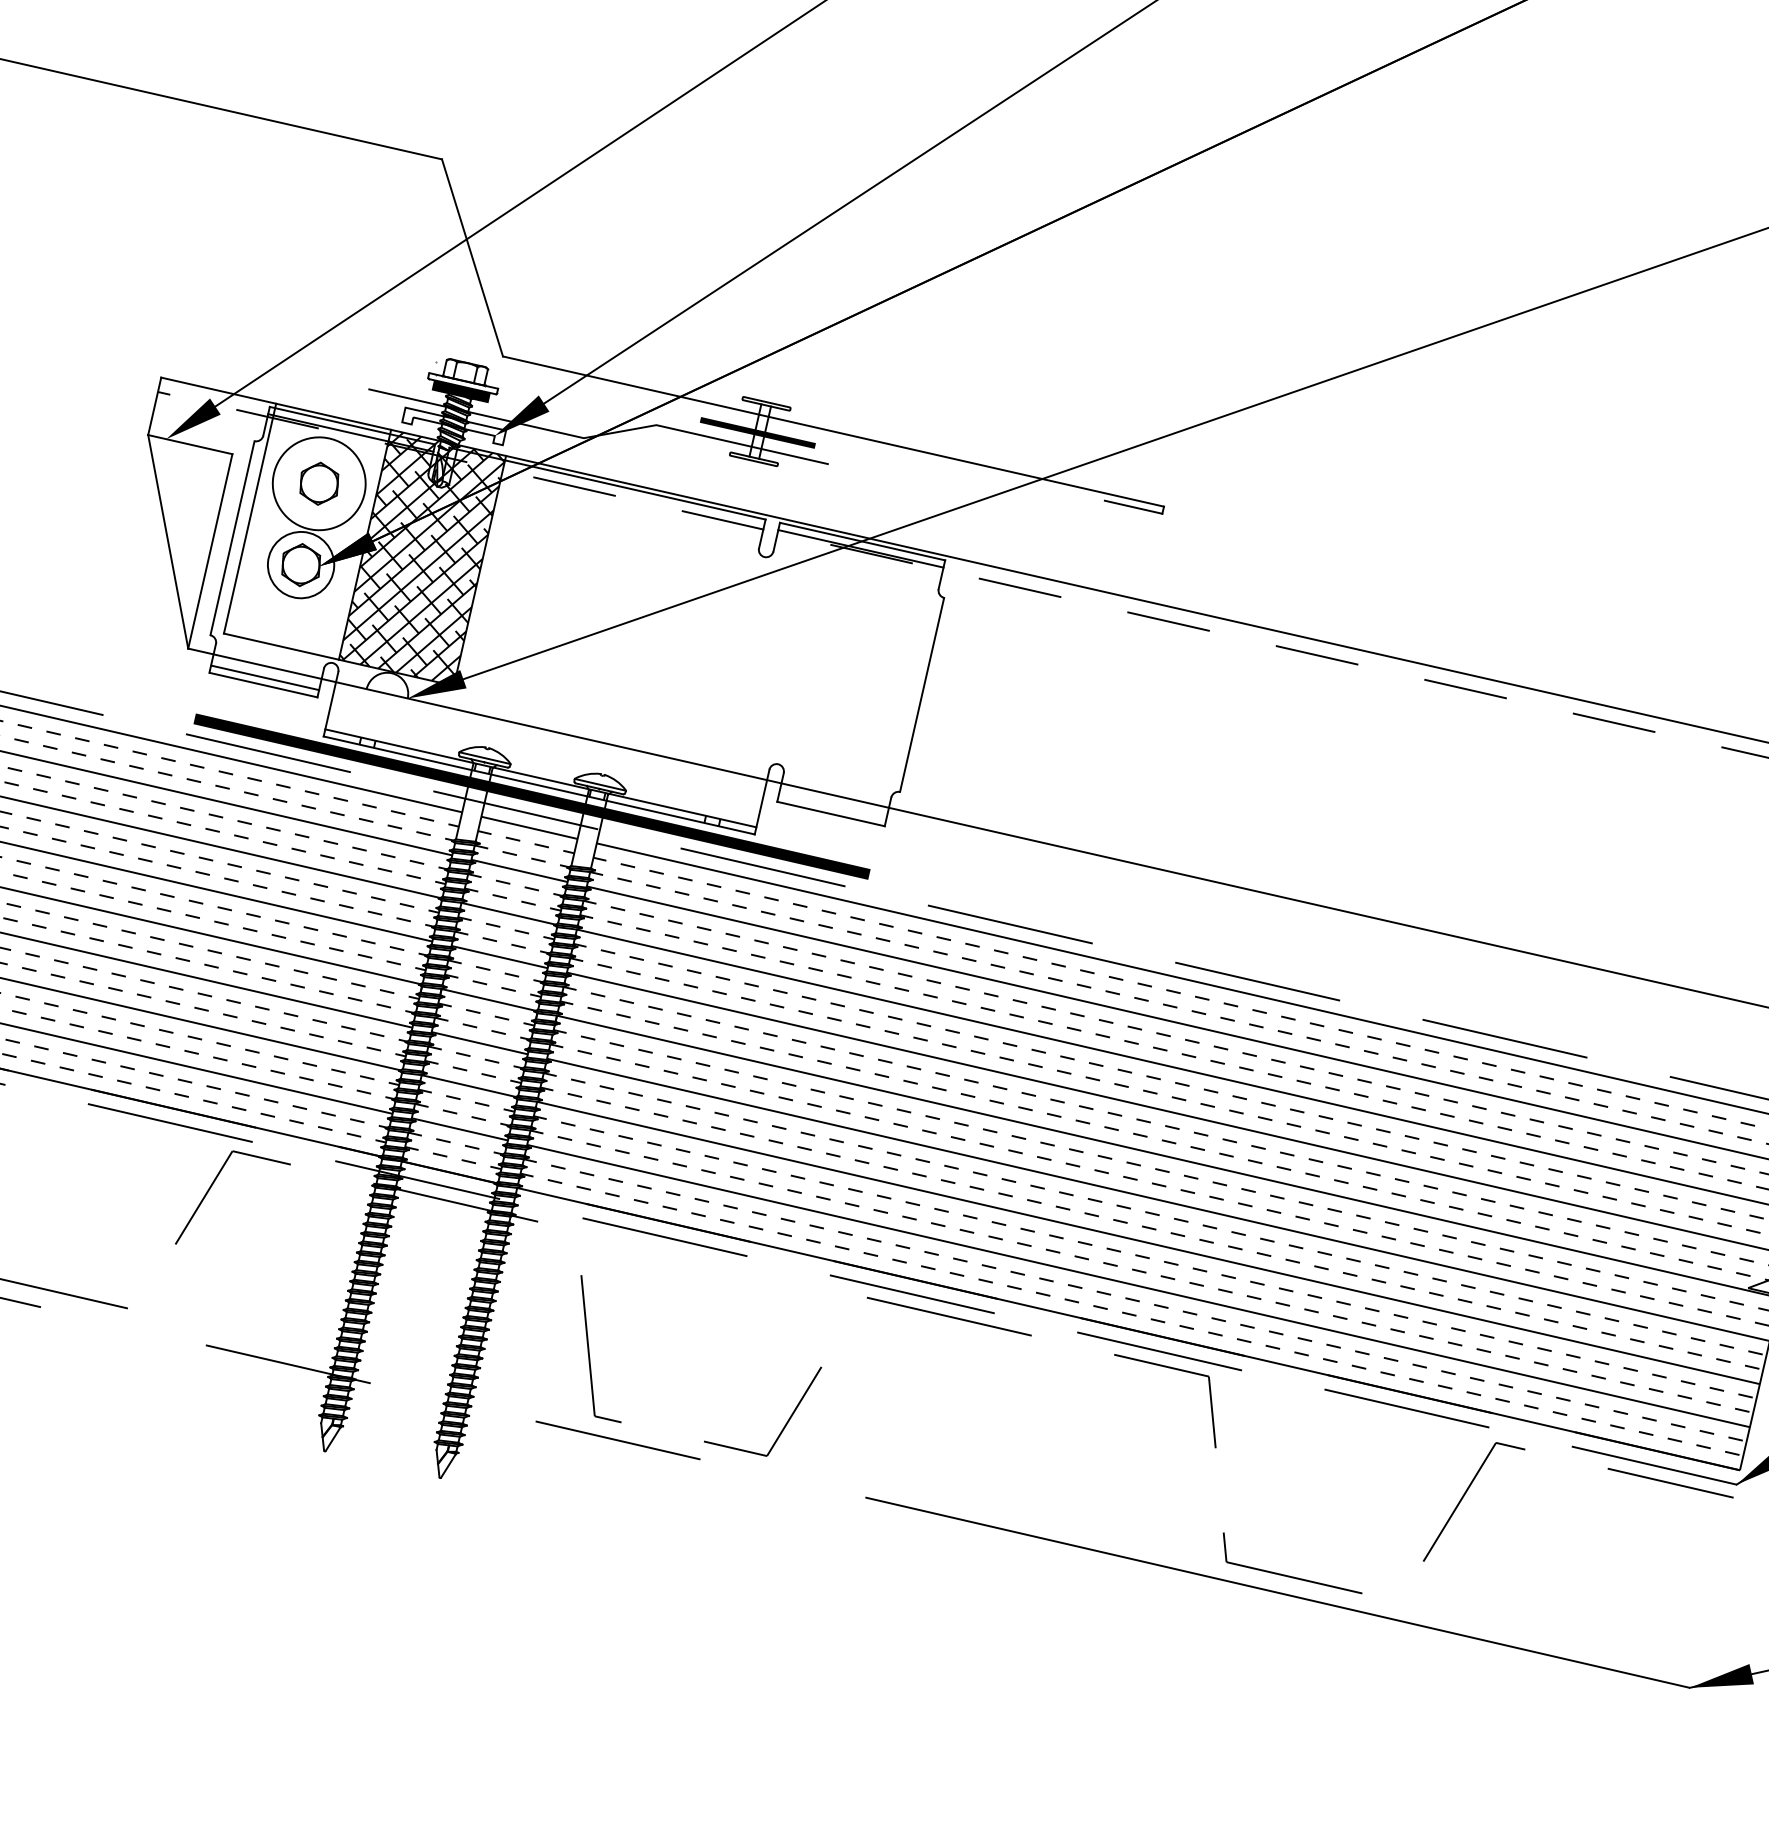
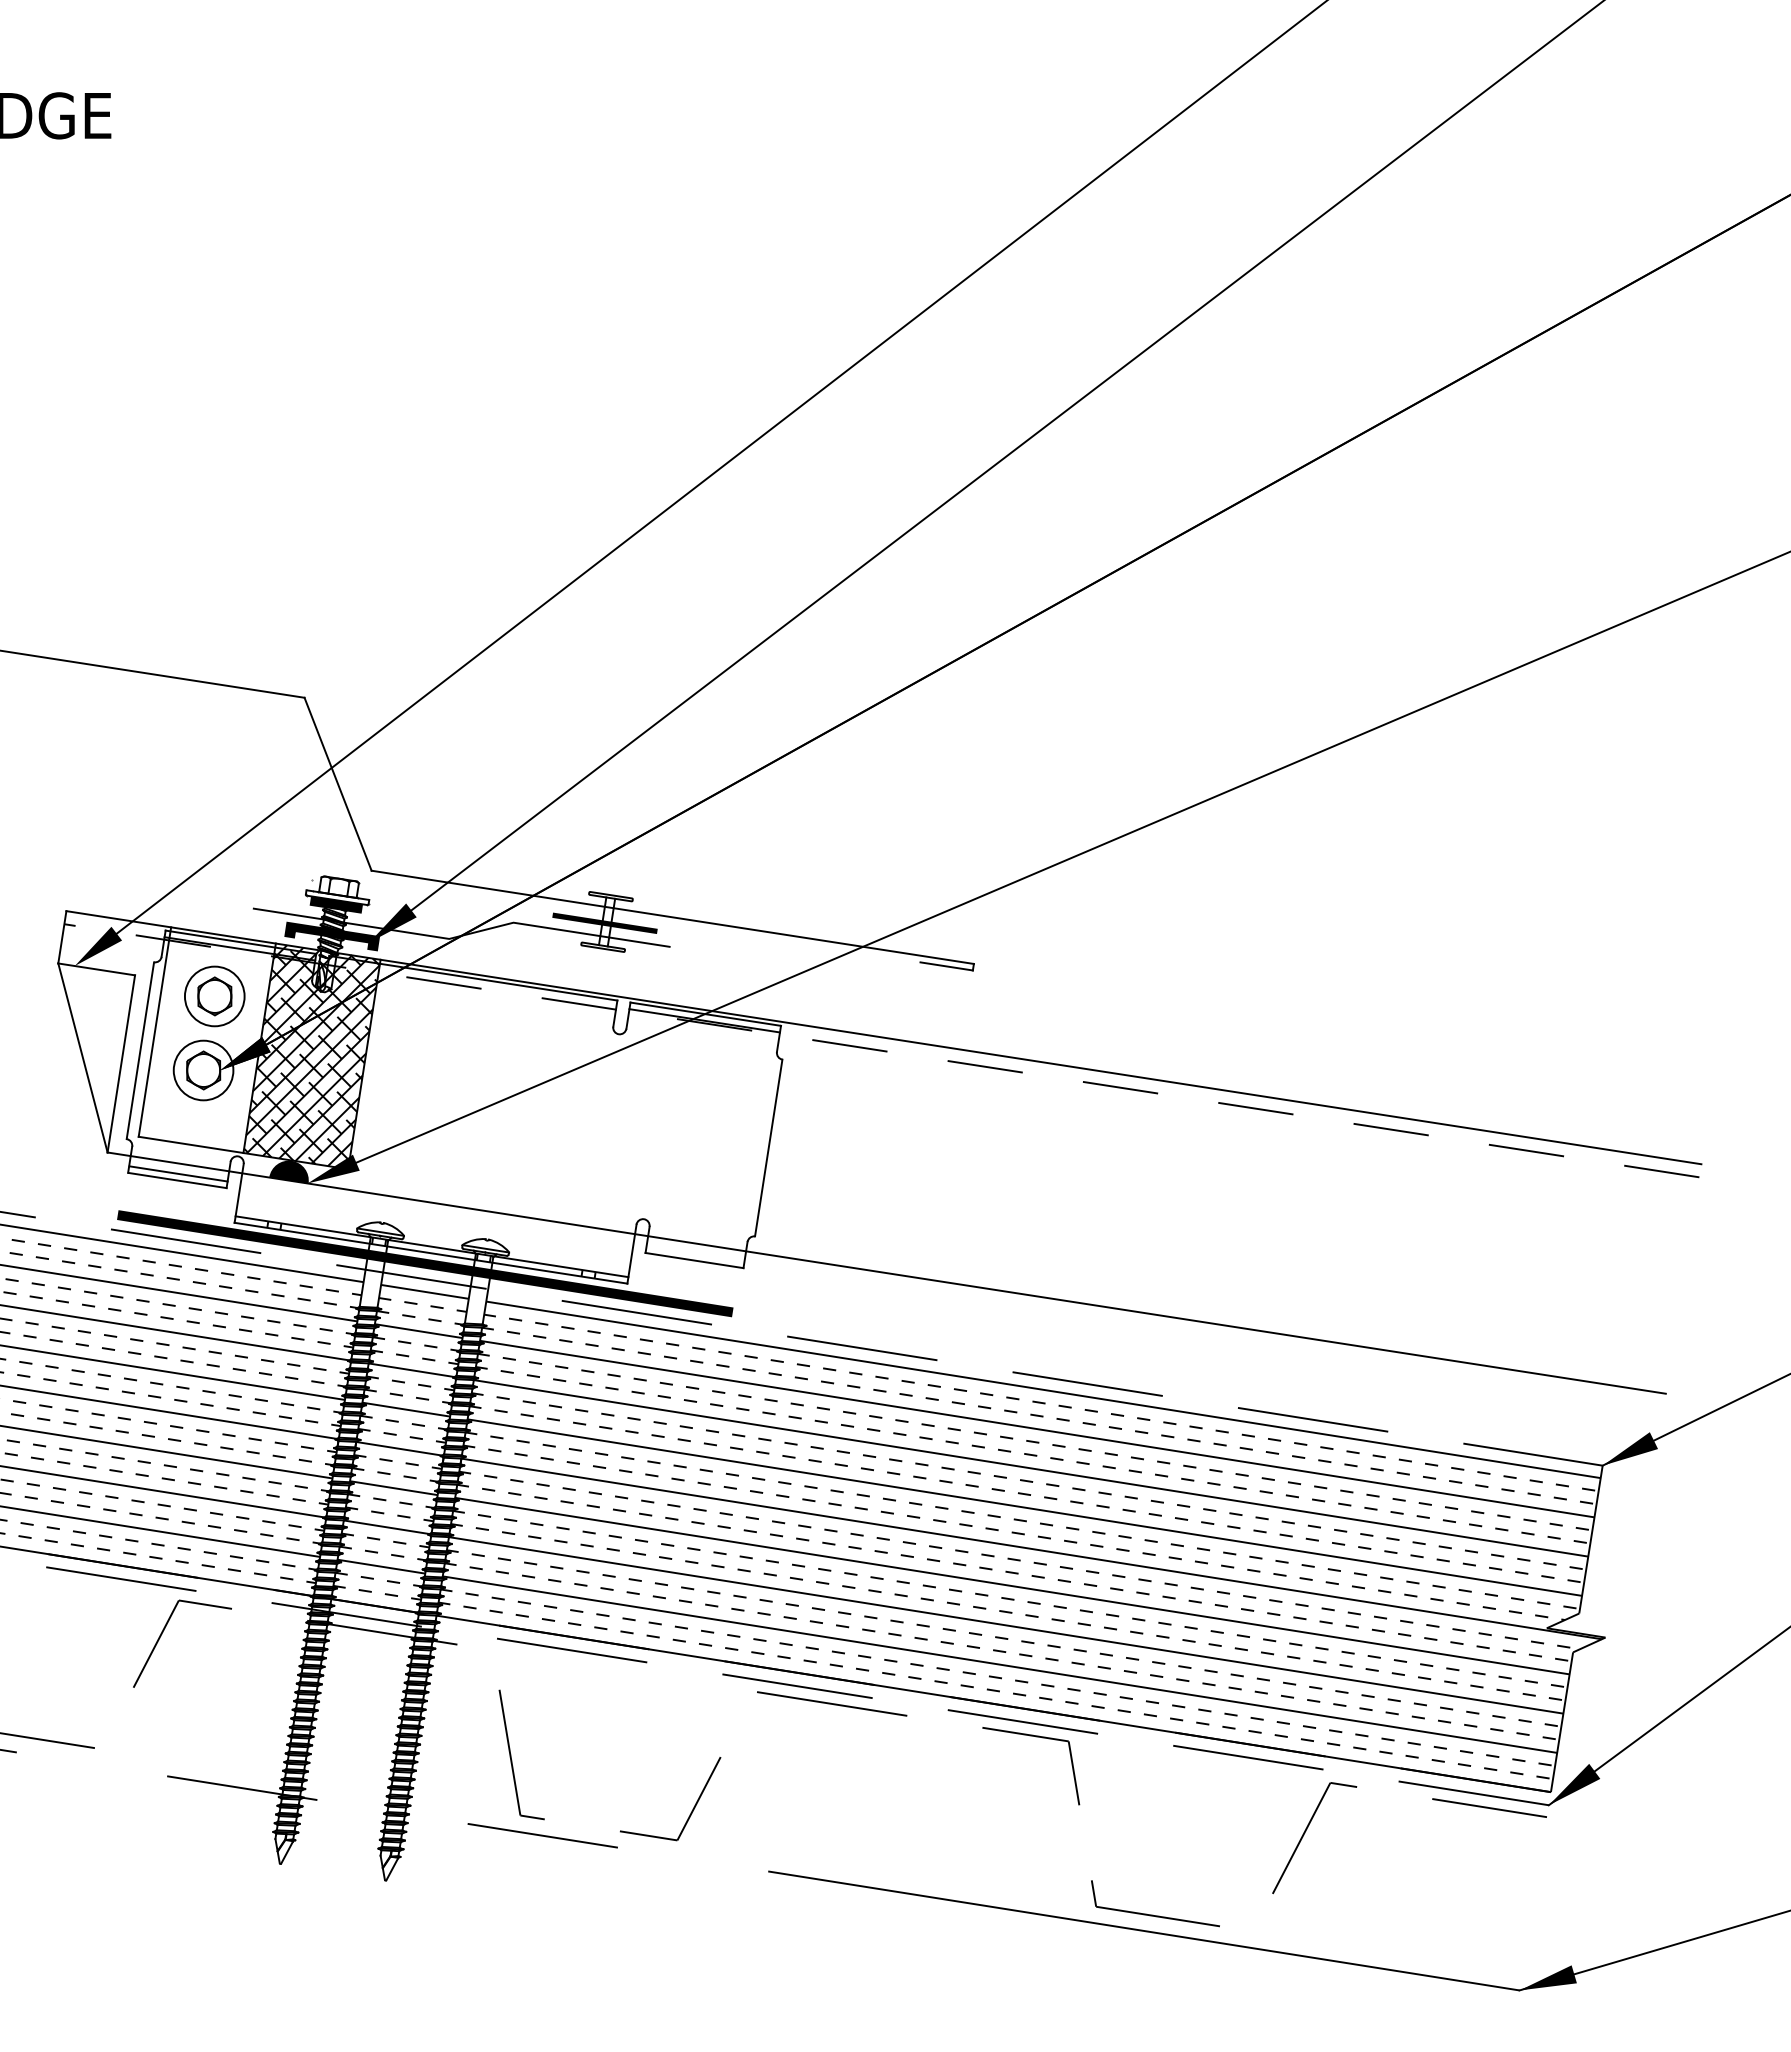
fill: (454, 426) -> (332, 936), added
circle: (318, 483) -> (214, 996), size x0.71
fill: (387, 684) -> (288, 1172), added

